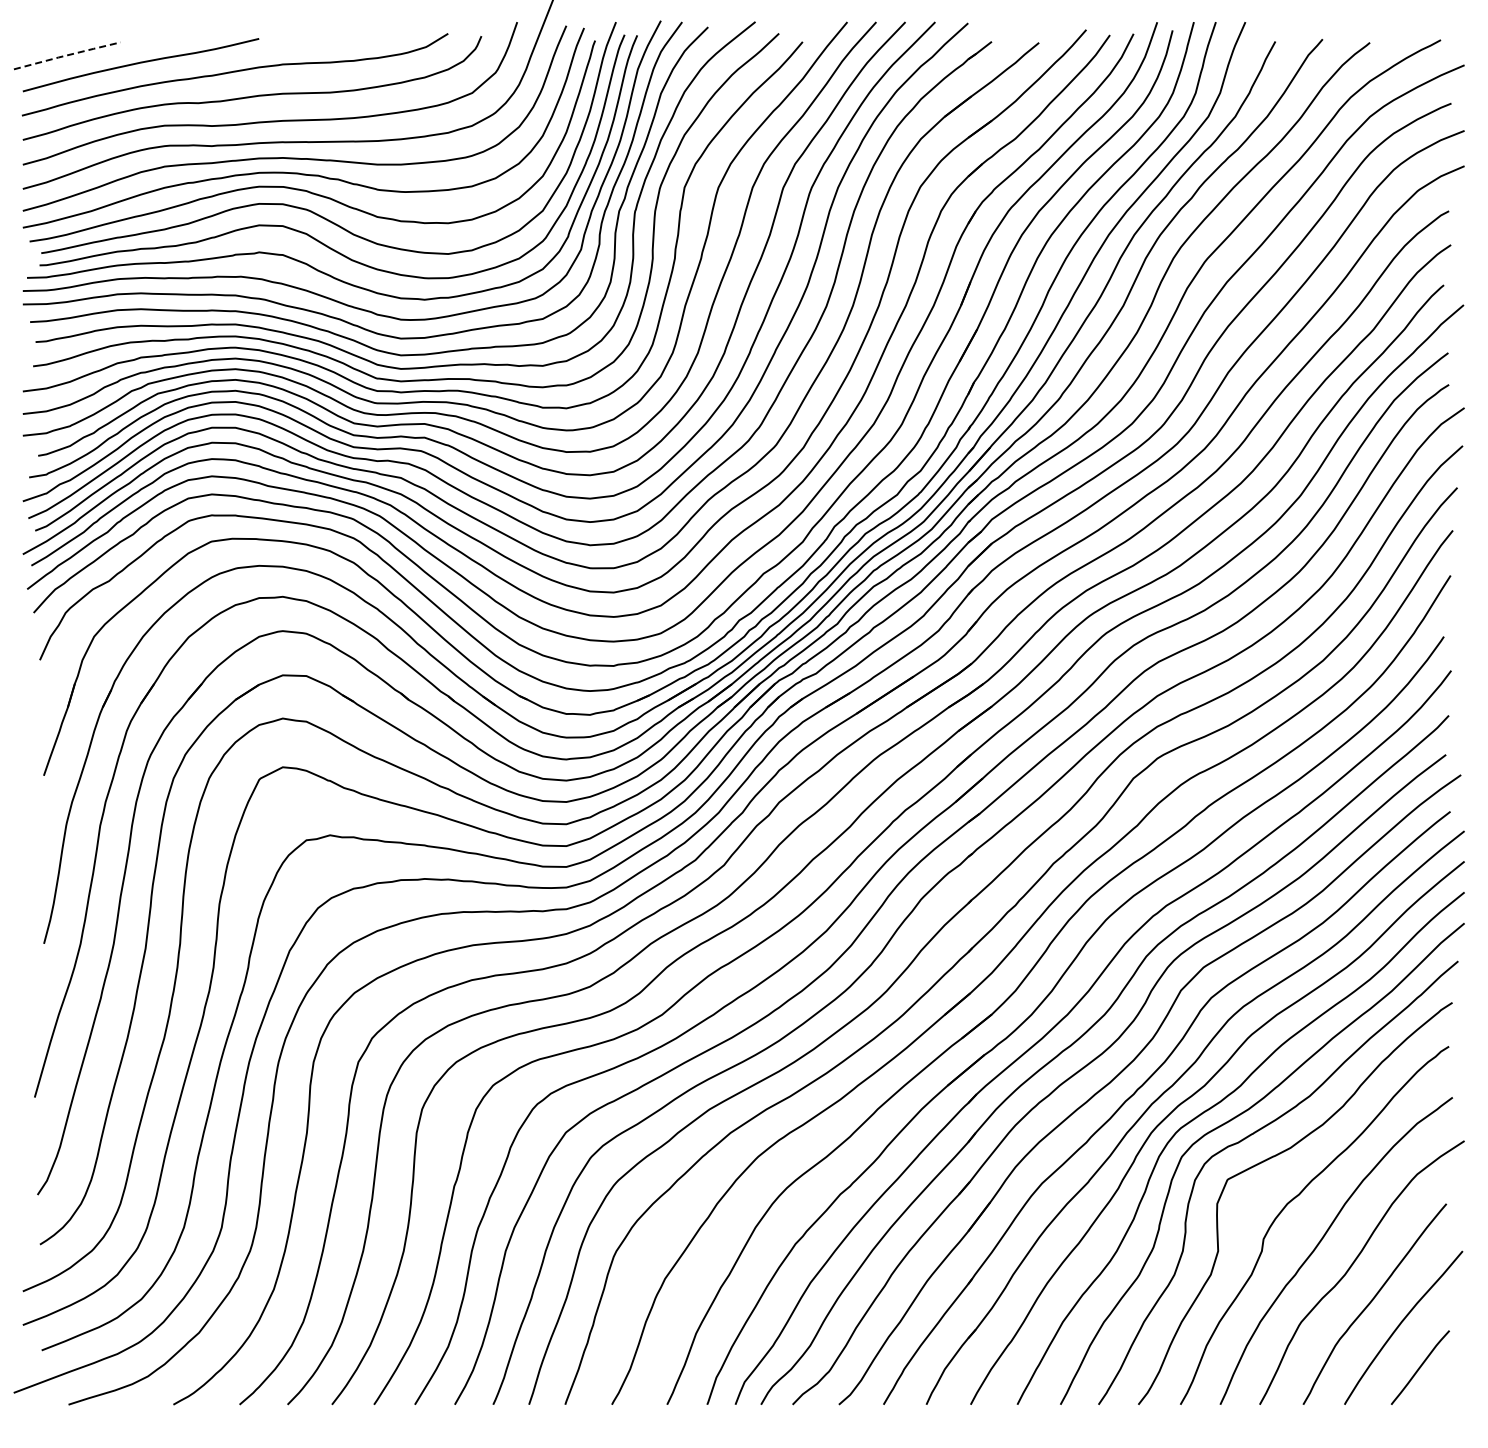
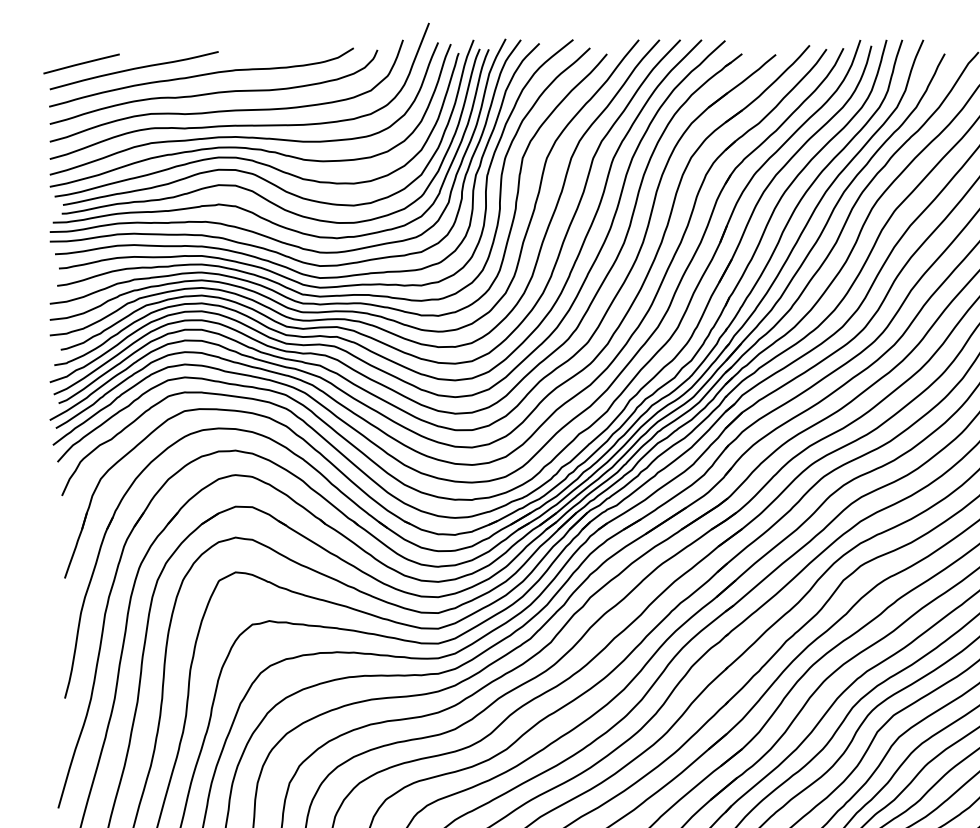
line: (67, 55) -> (81, 63), dashed -> solid

